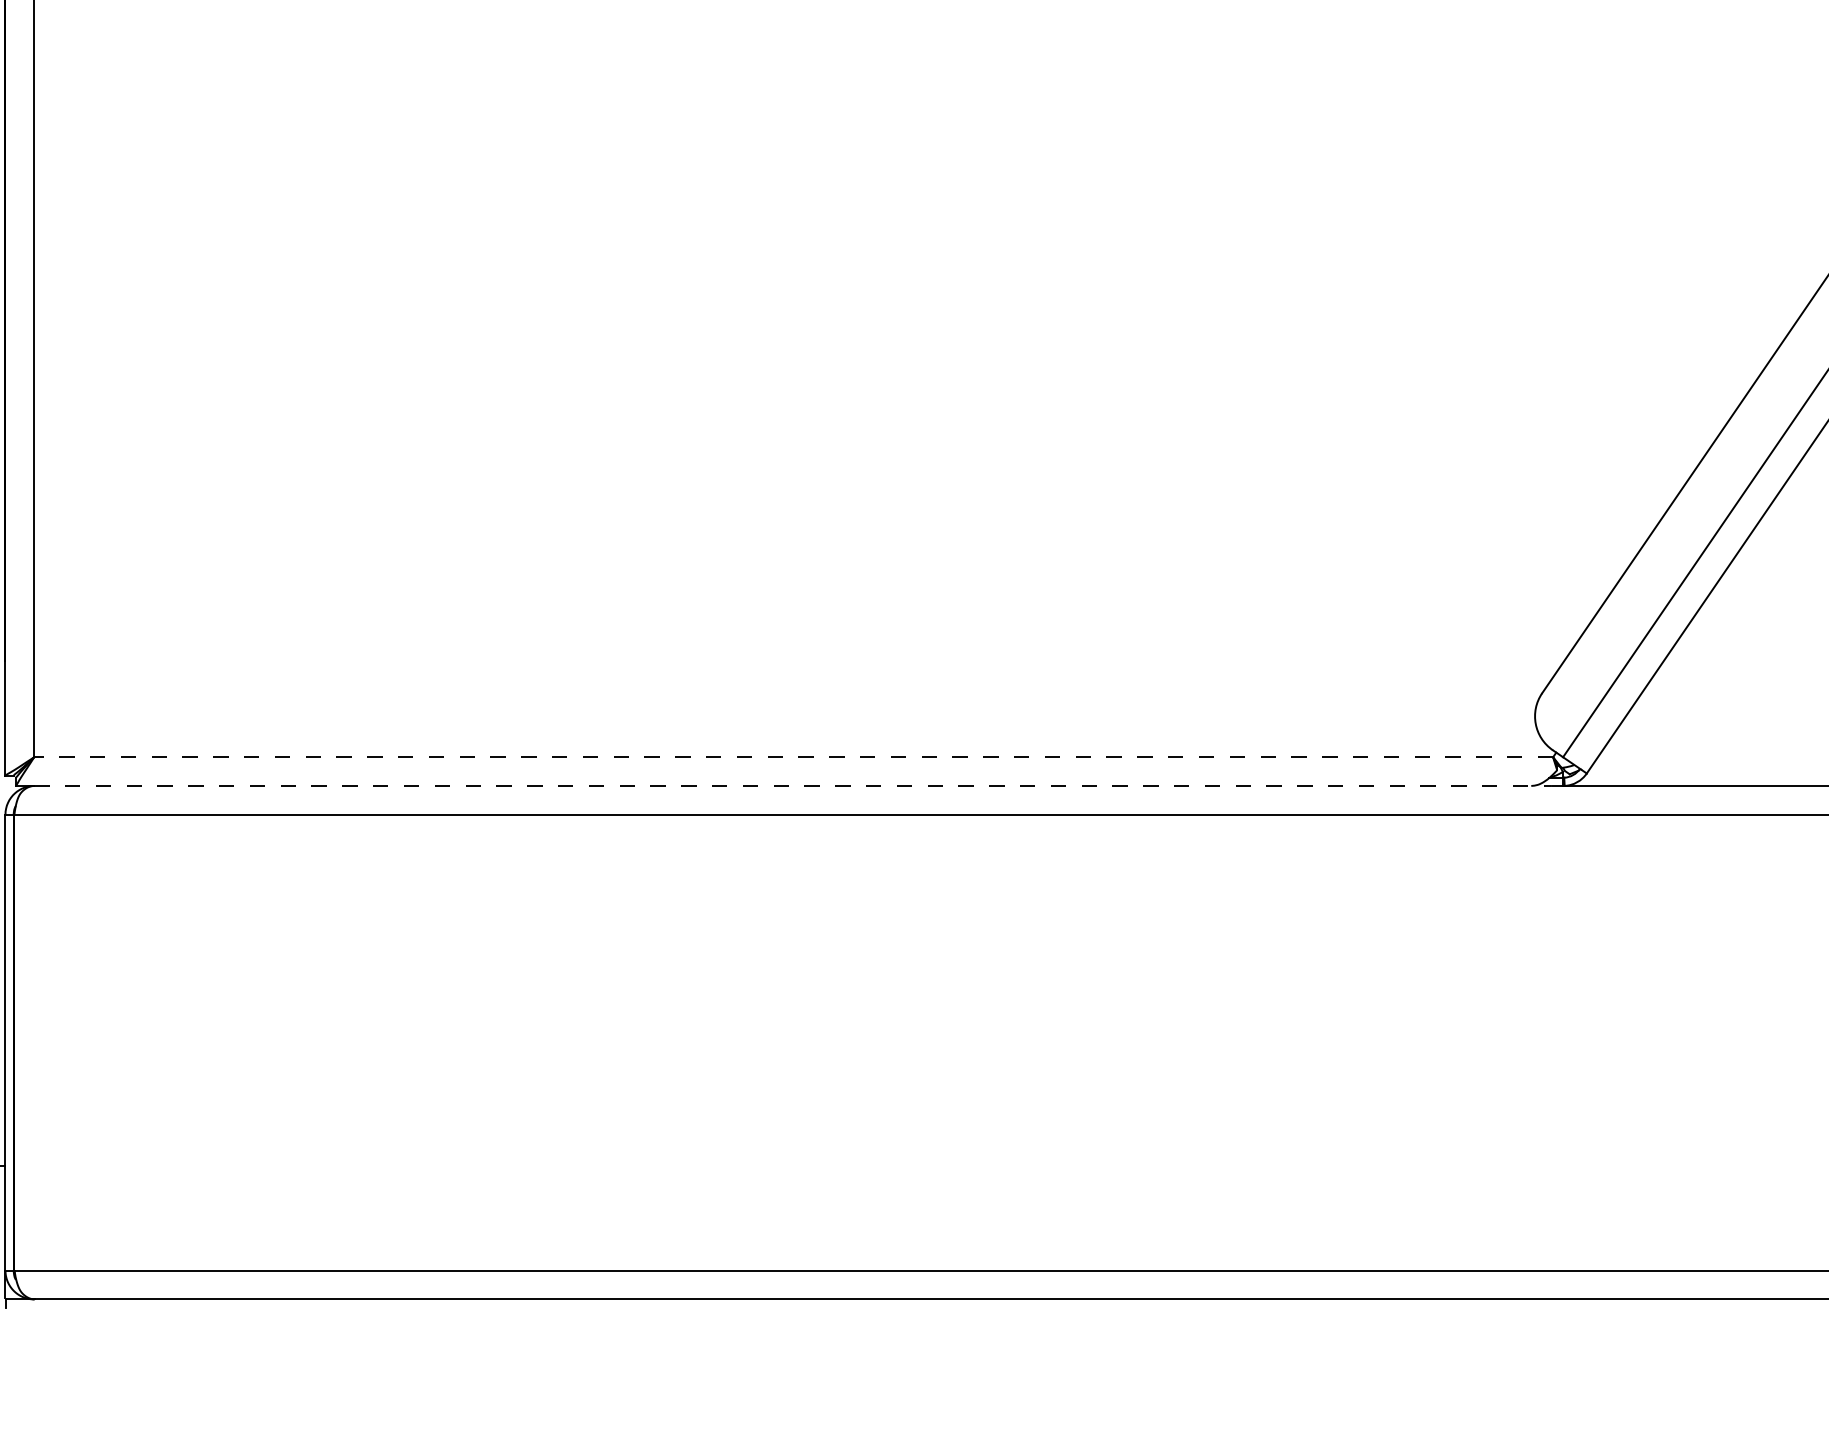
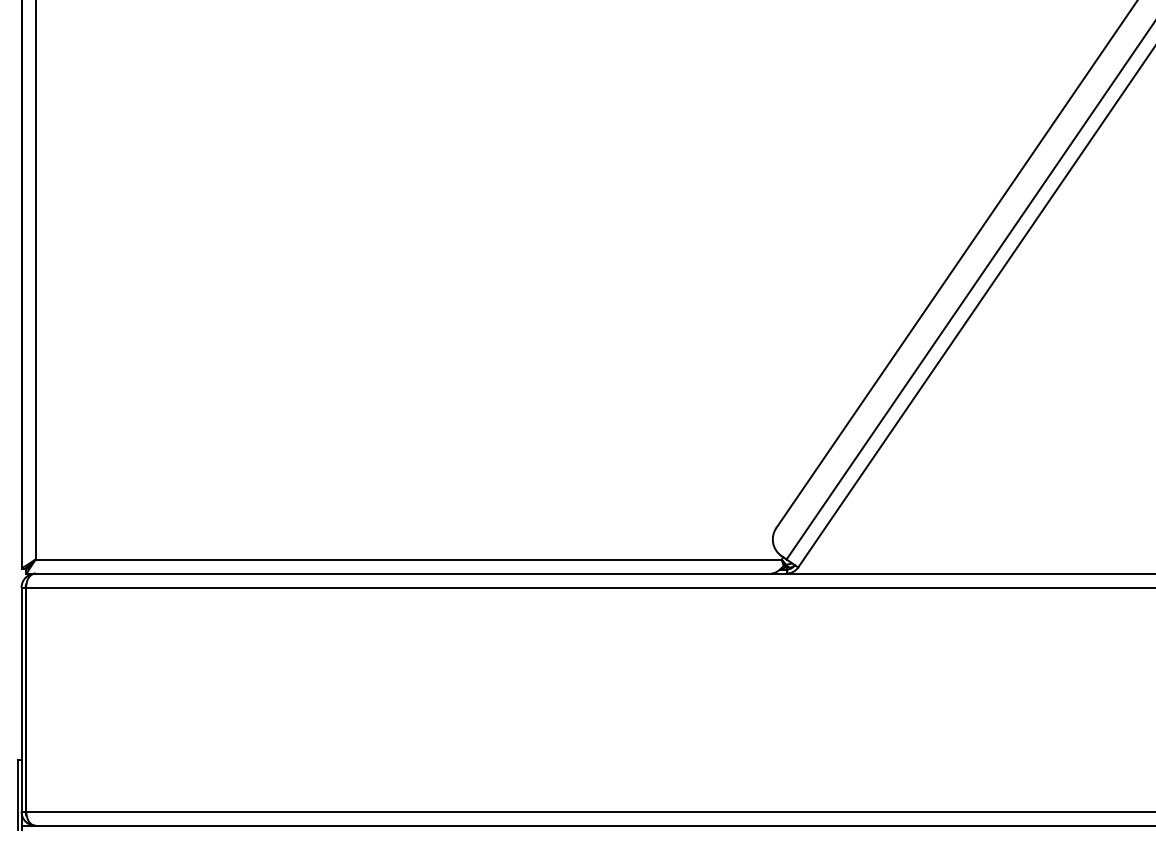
line: (793, 757) -> (408, 559), dashed -> solid
line: (793, 785) -> (408, 573), dashed -> solid

